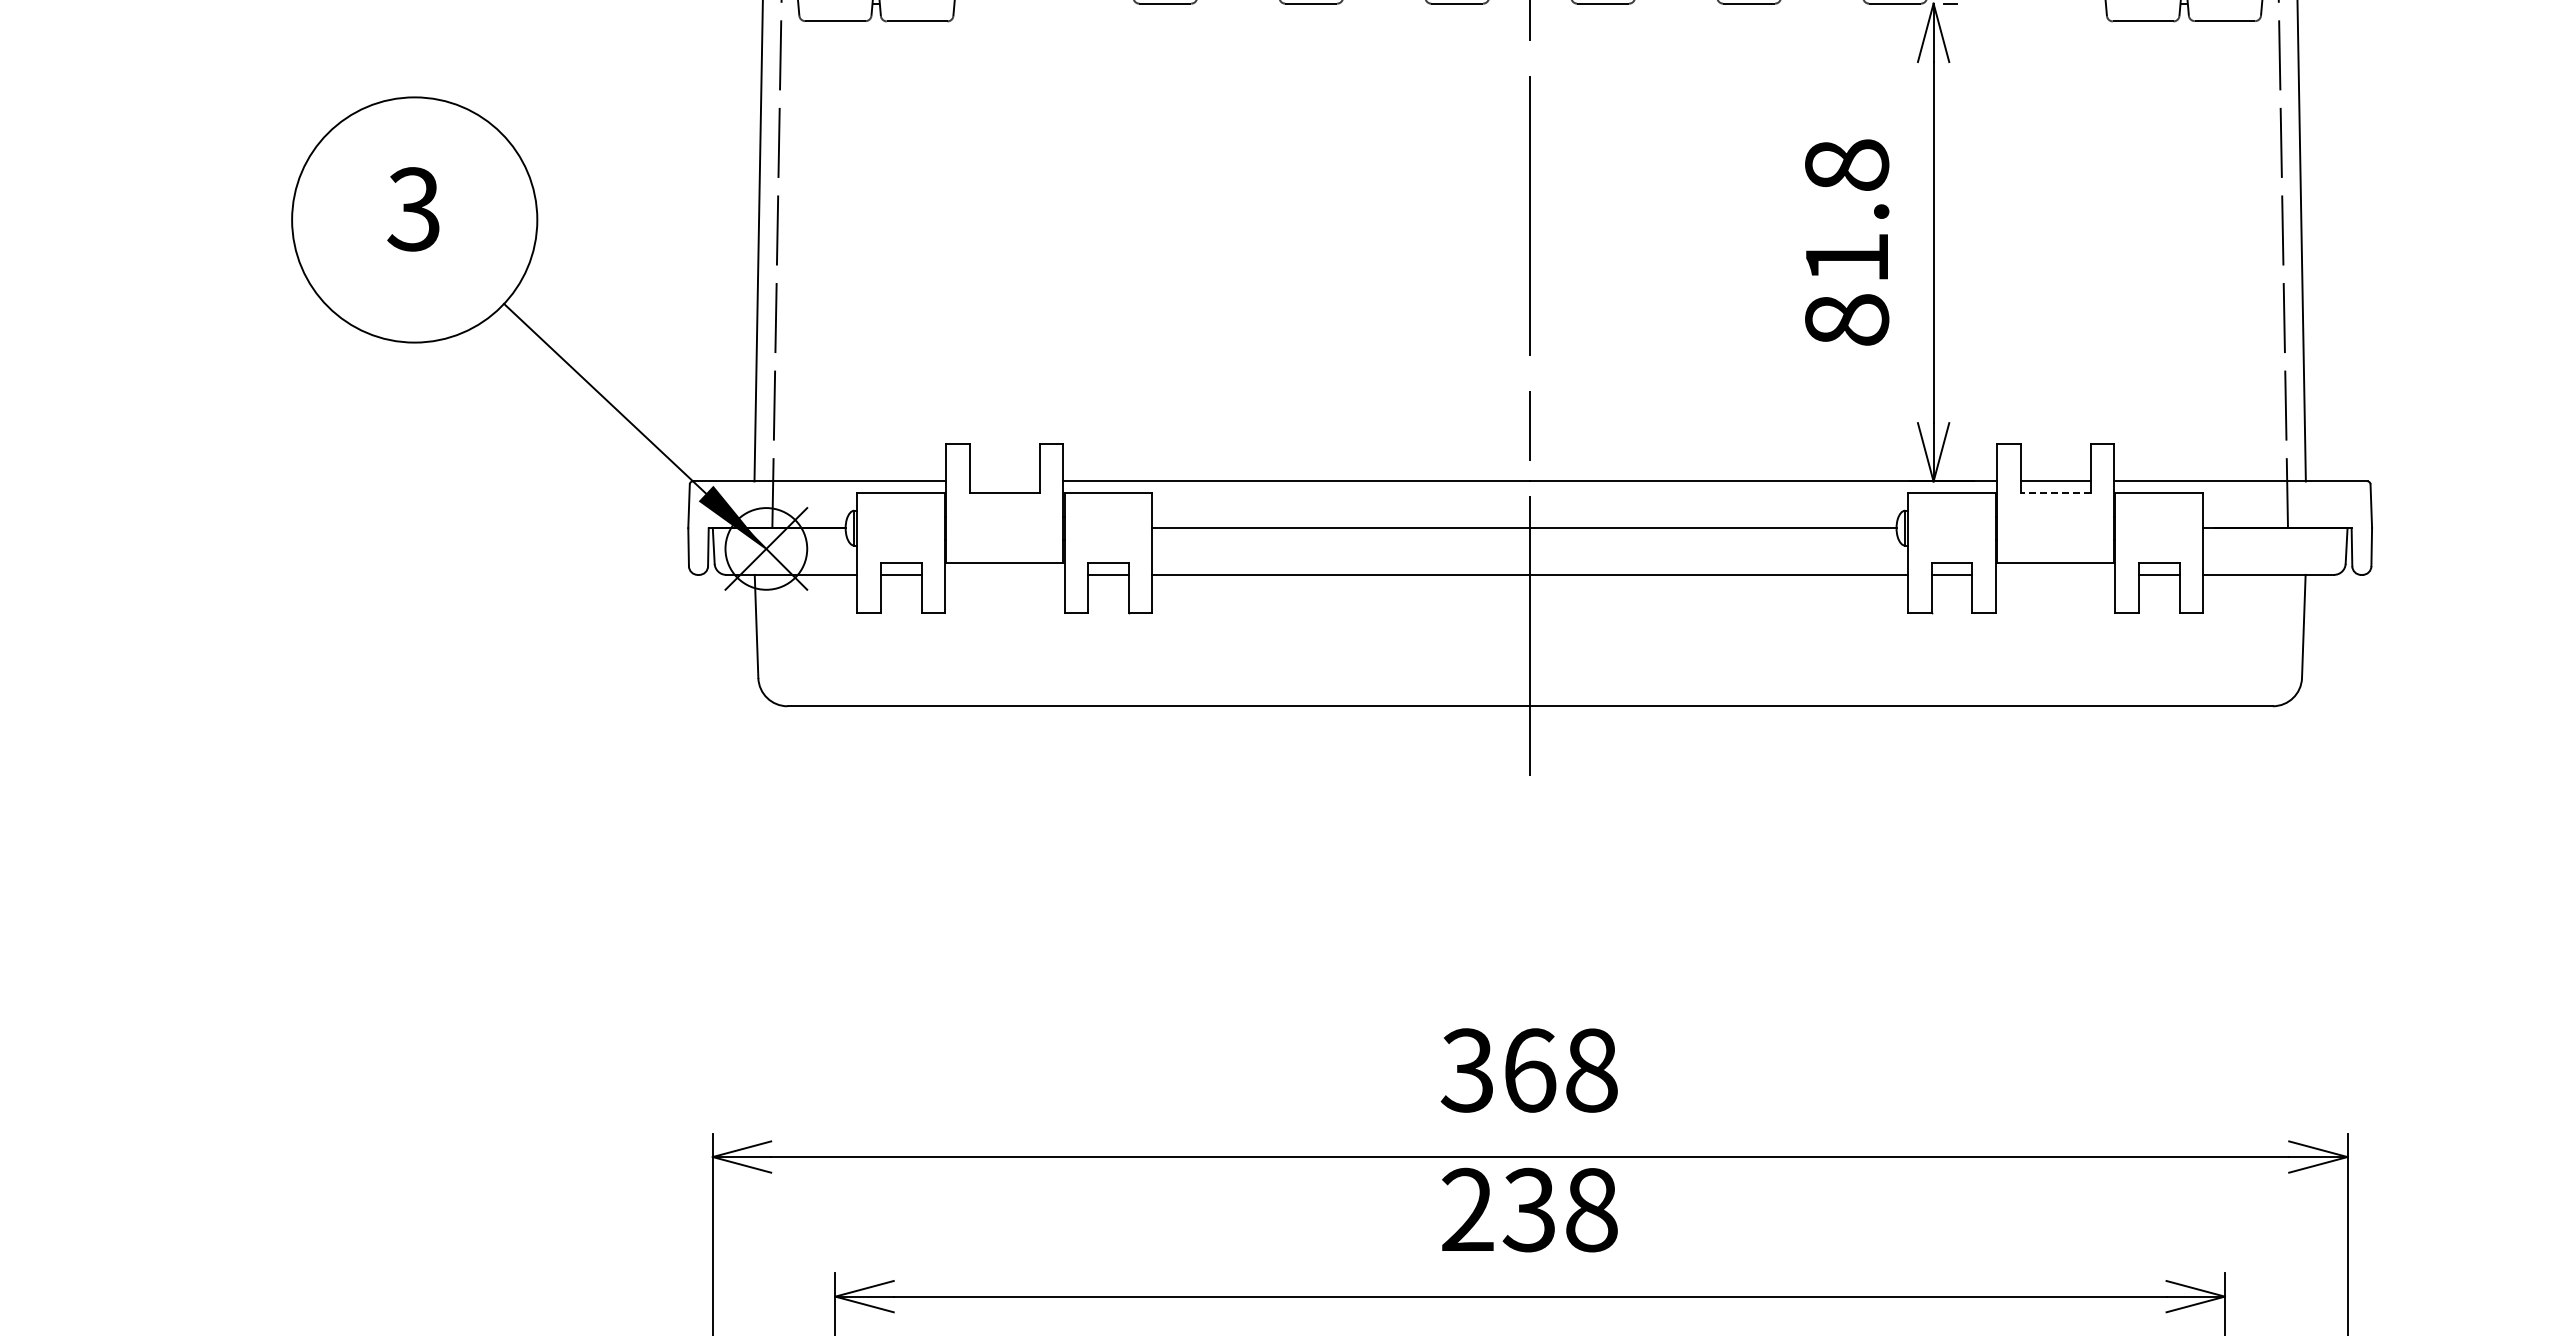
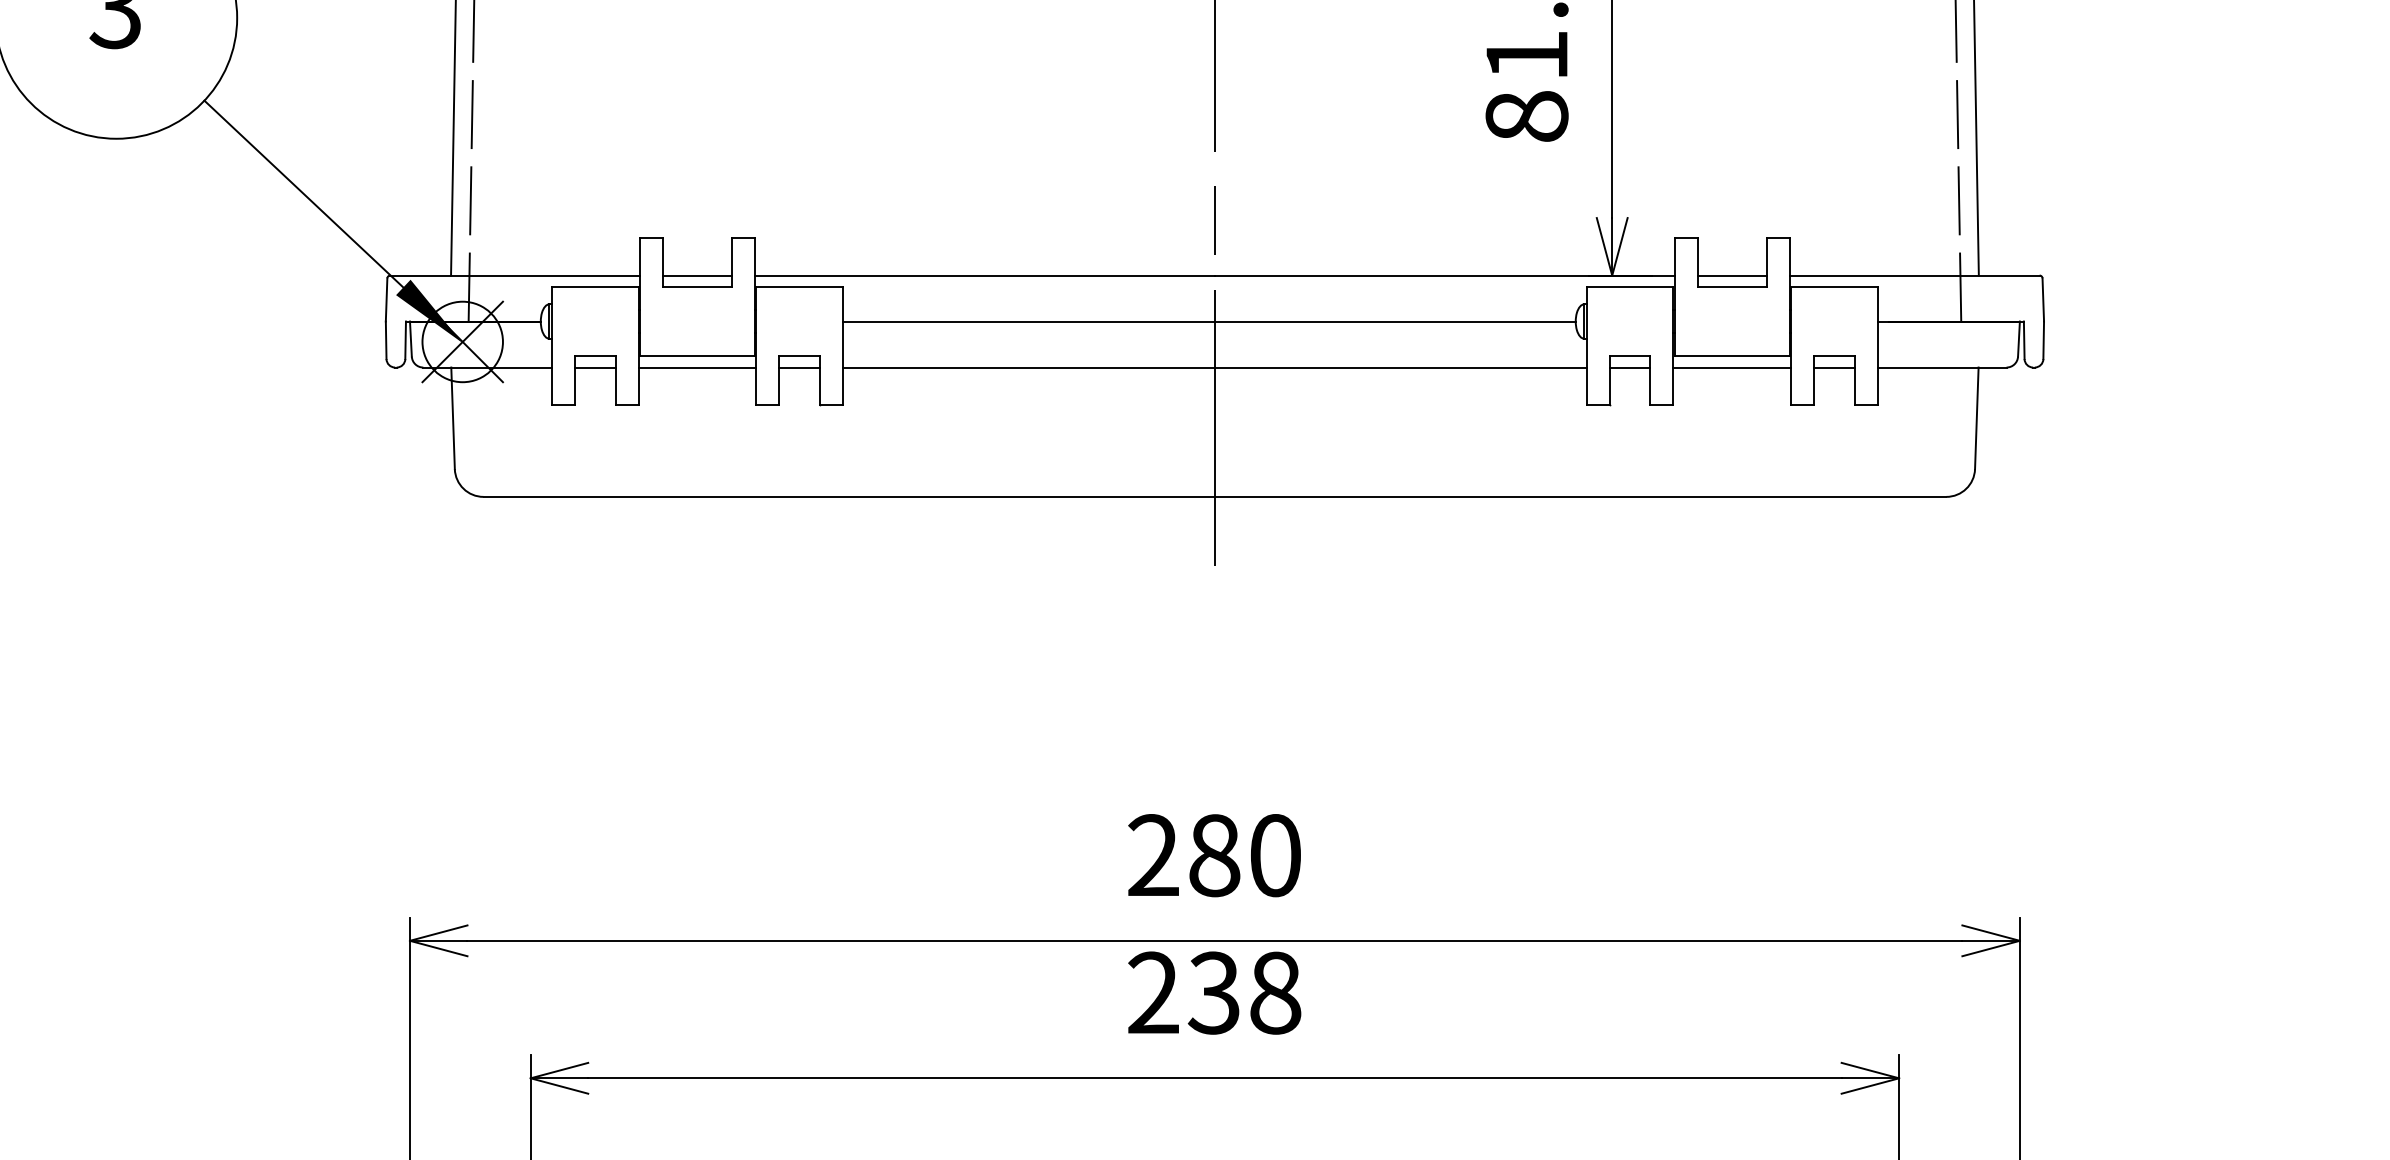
line: (1004, 481) -> (697, 275), added
line: (2055, 493) -> (1732, 287), dashed -> solid
line: (1004, 574) -> (697, 367), added
line: (2055, 574) -> (1732, 367), added
text: (1528, 1070) -> (1213, 855), 368 -> 280

